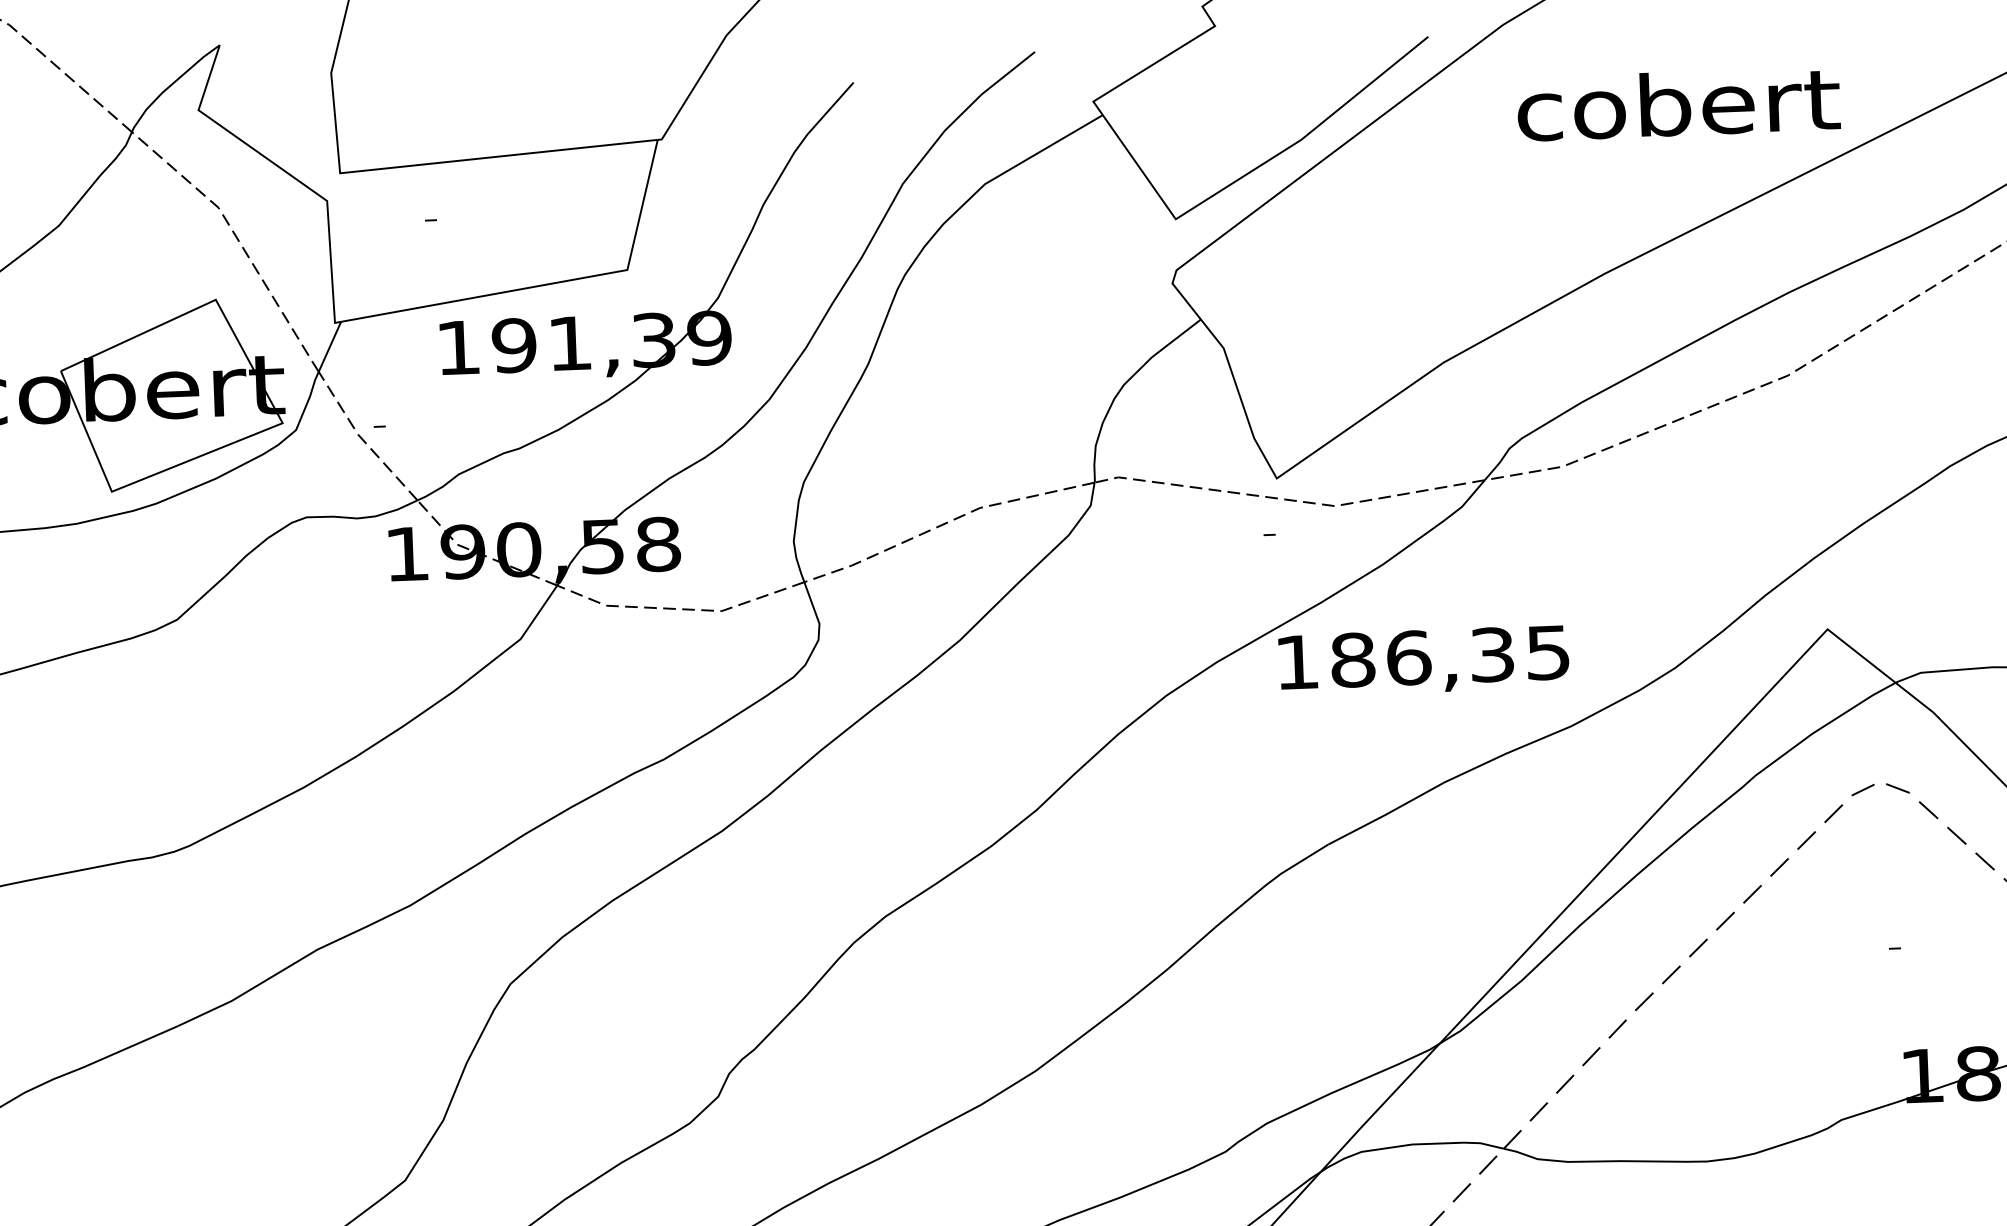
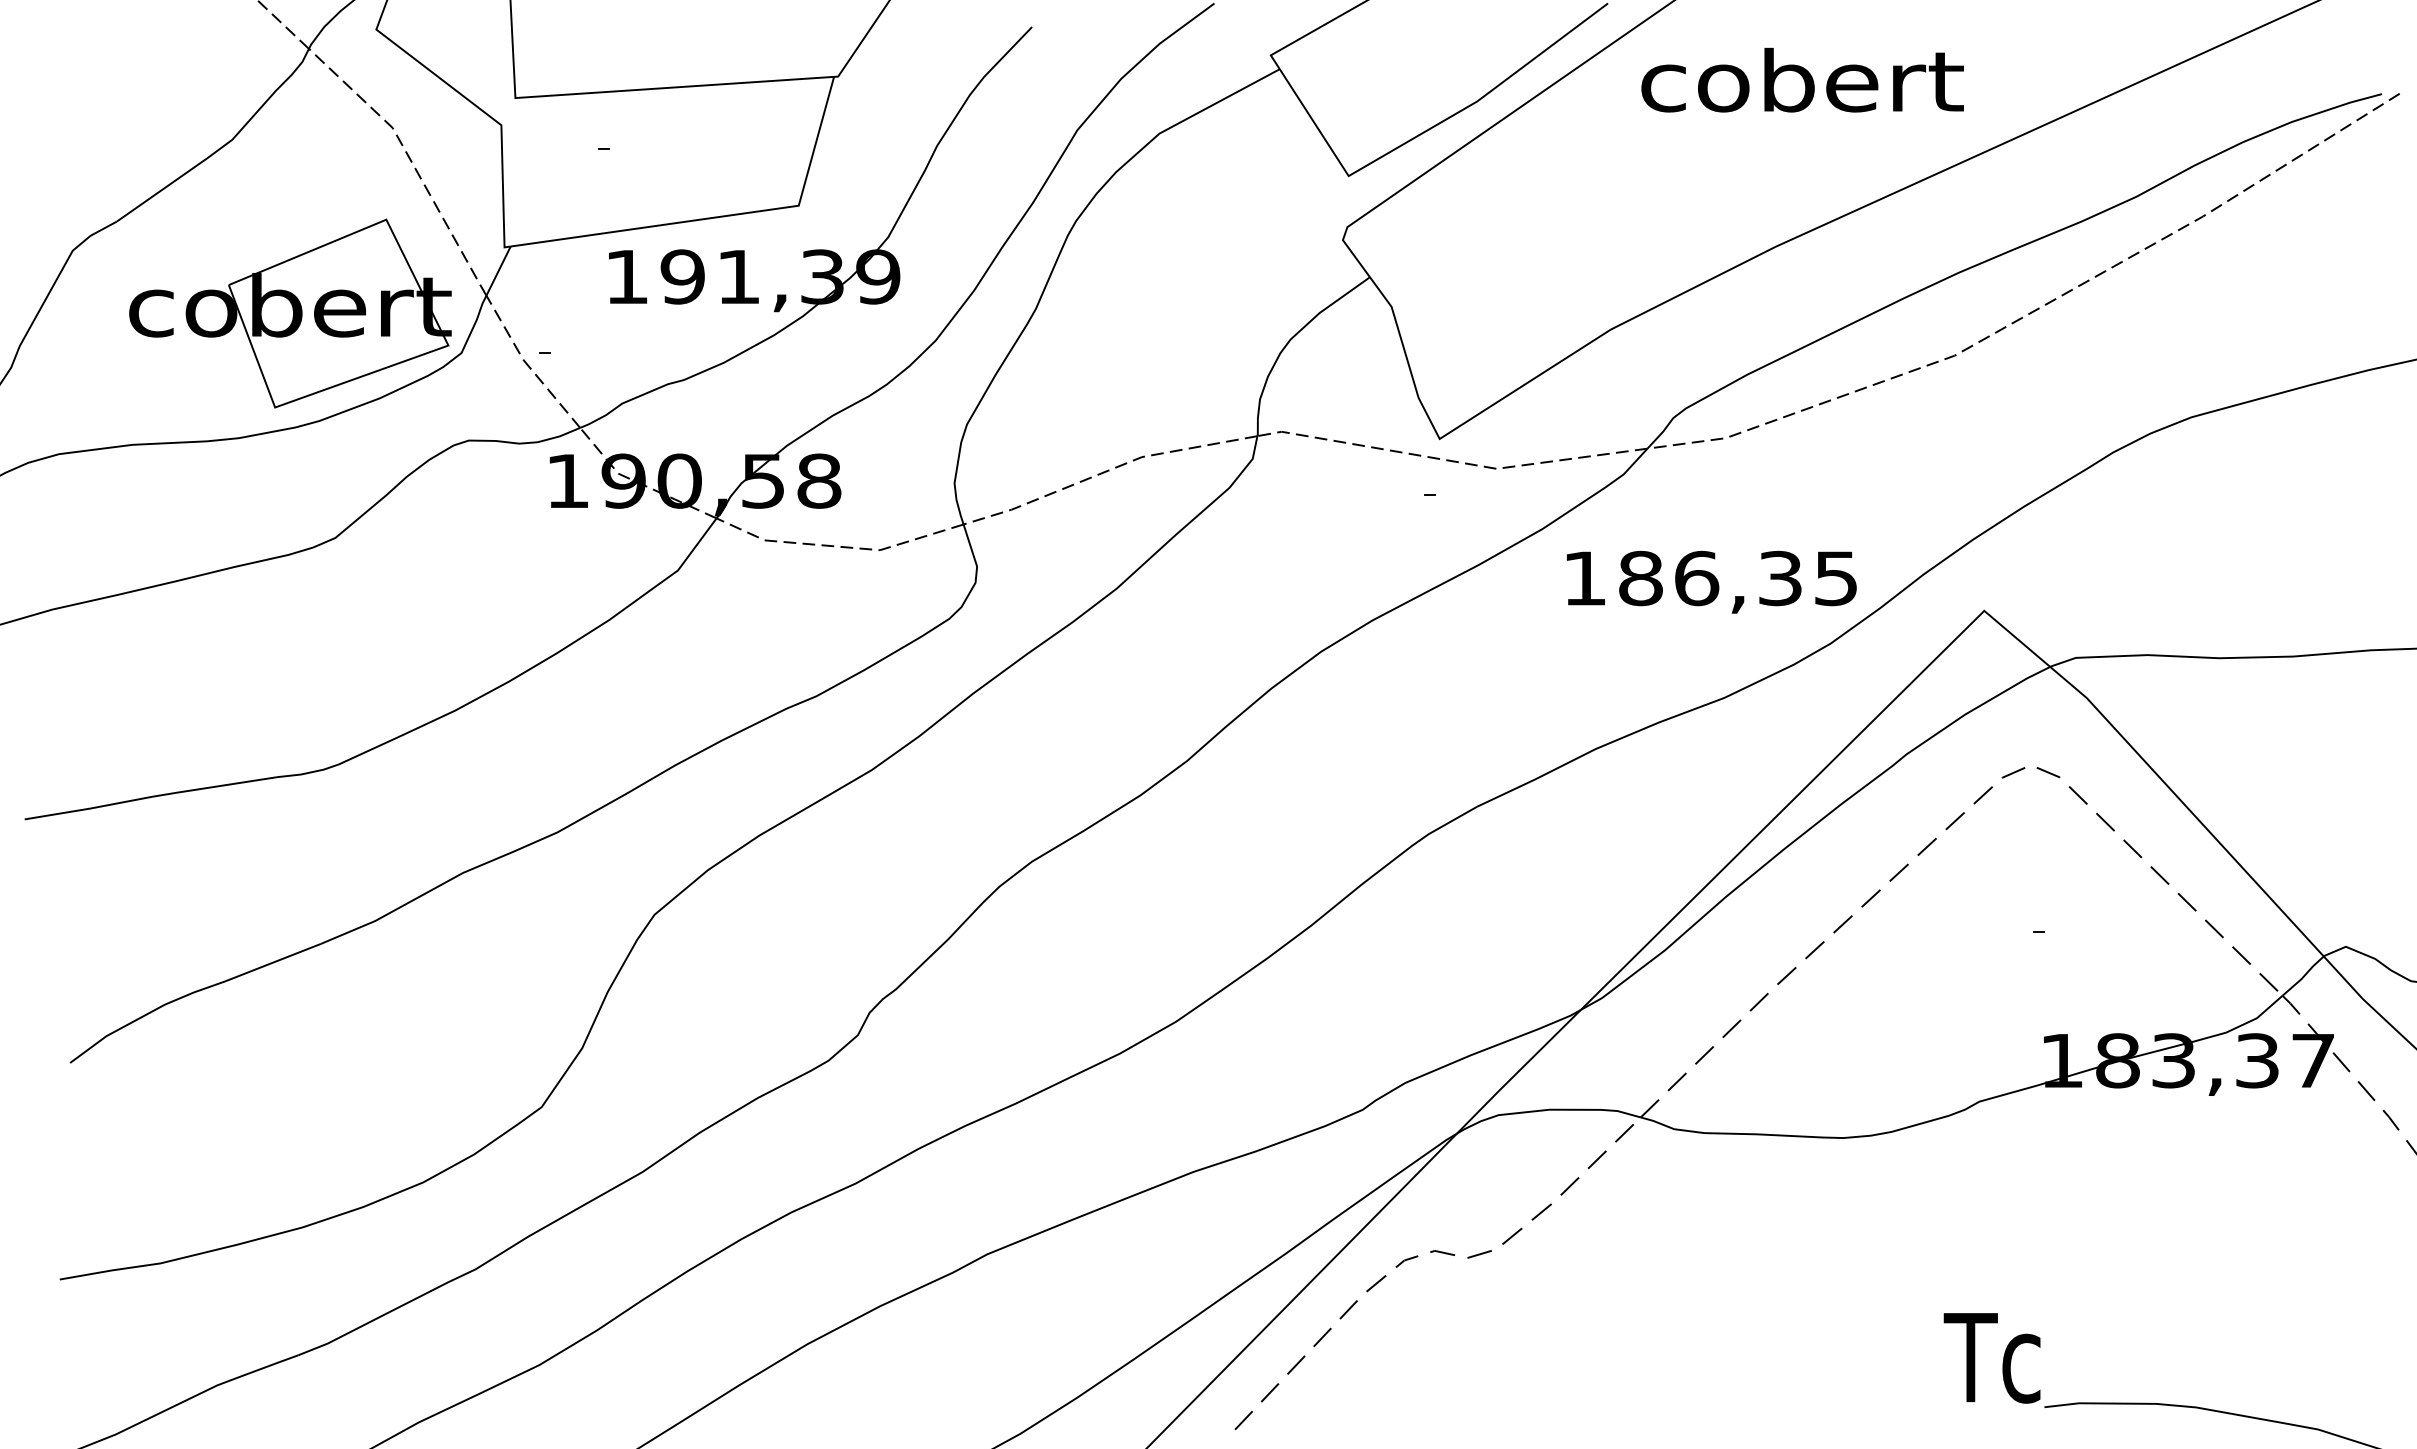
text: (1678, 103) -> (1802, 79), moved
text: (1423, 660) -> (1711, 581), moved

